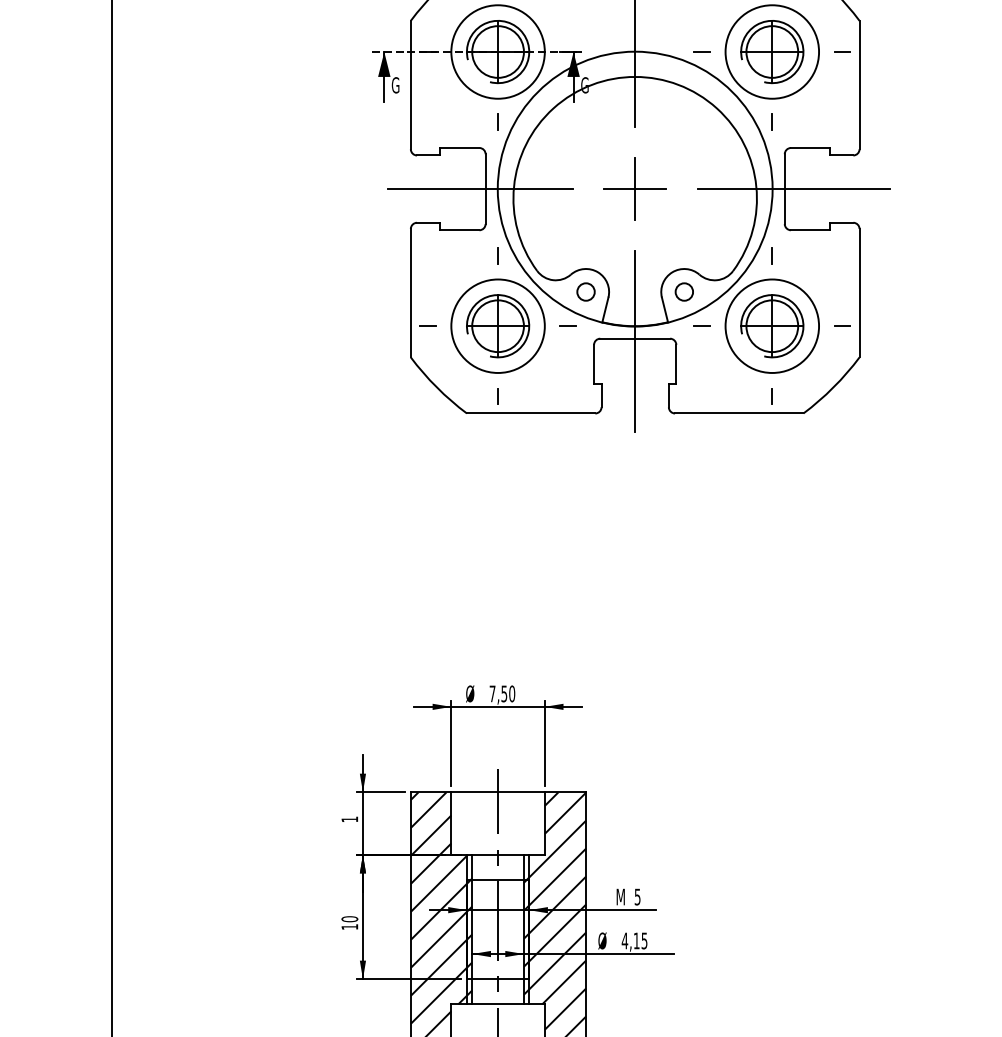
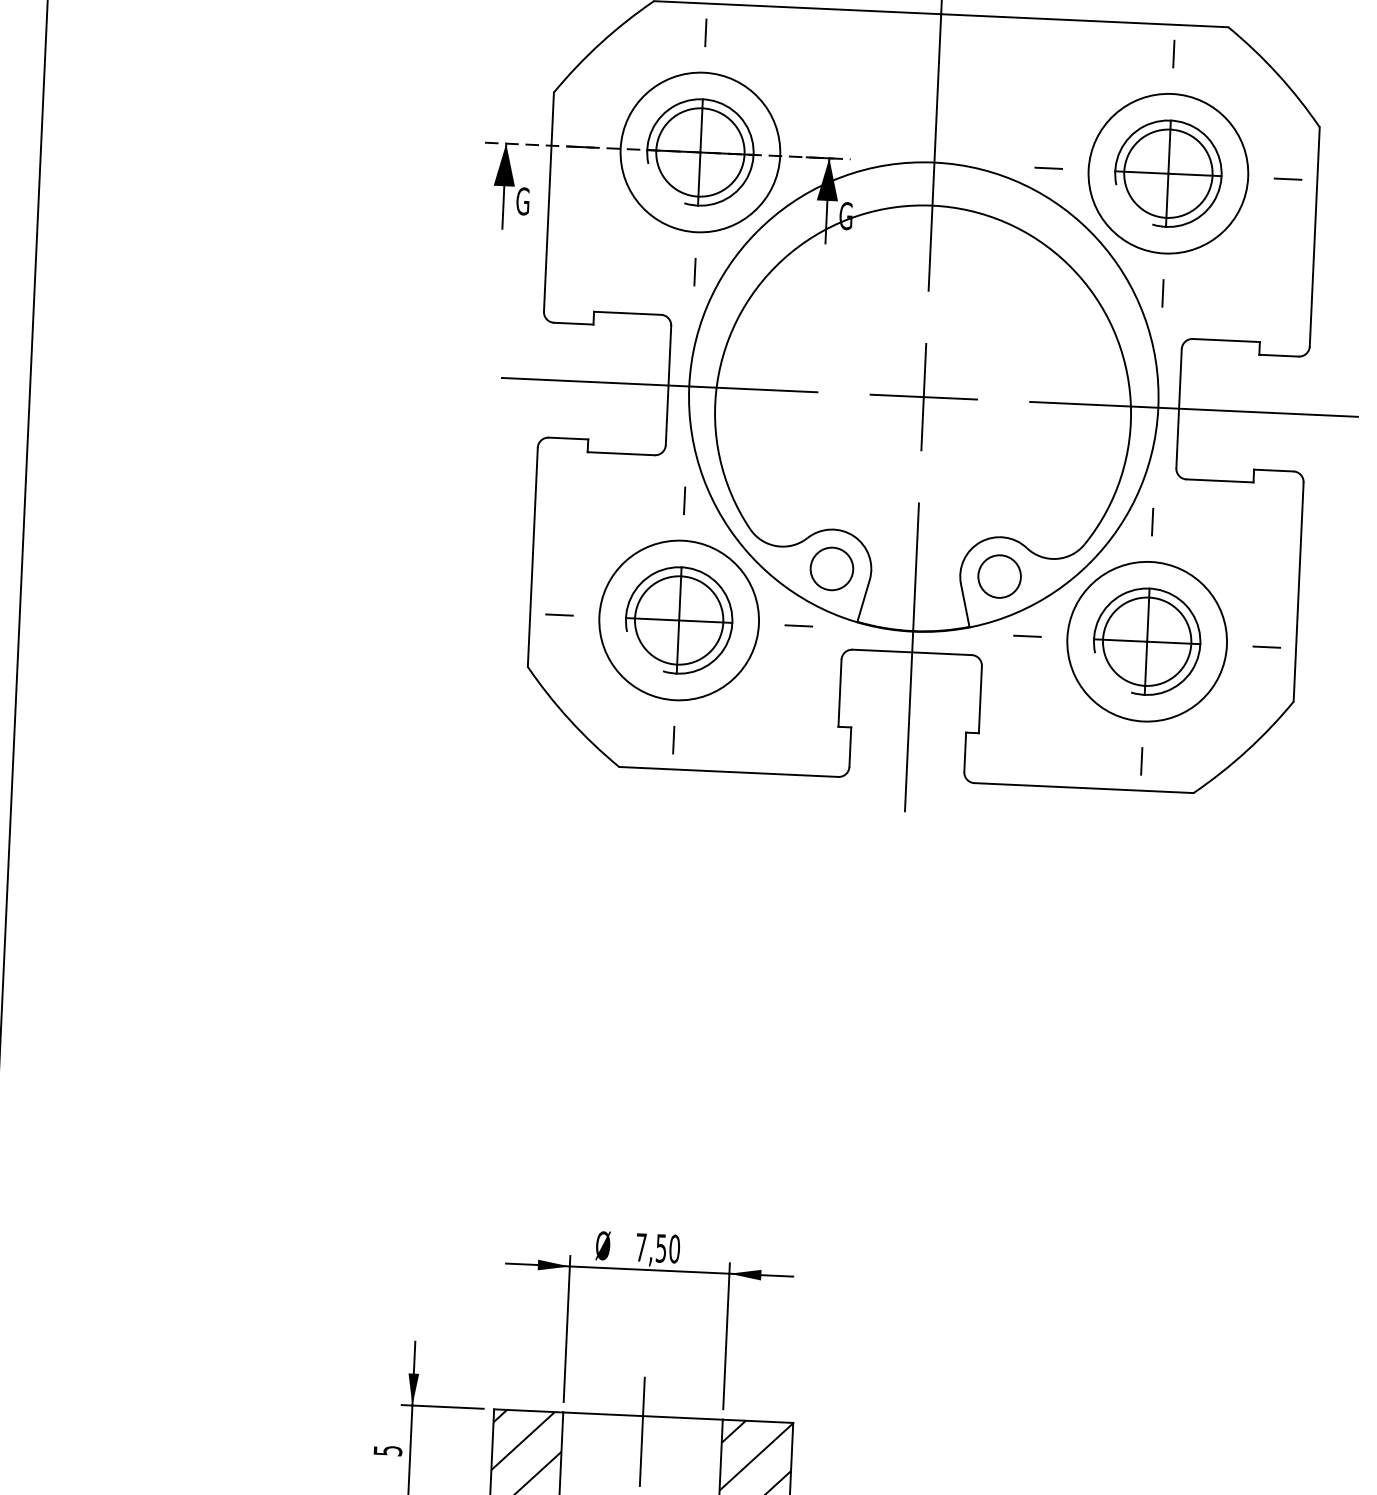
circle: (585, 291) -> (831, 567), size x1.43
circle: (684, 291) -> (999, 575), size x1.43
text: (349, 819) -> (387, 1450), 1 -> 5

